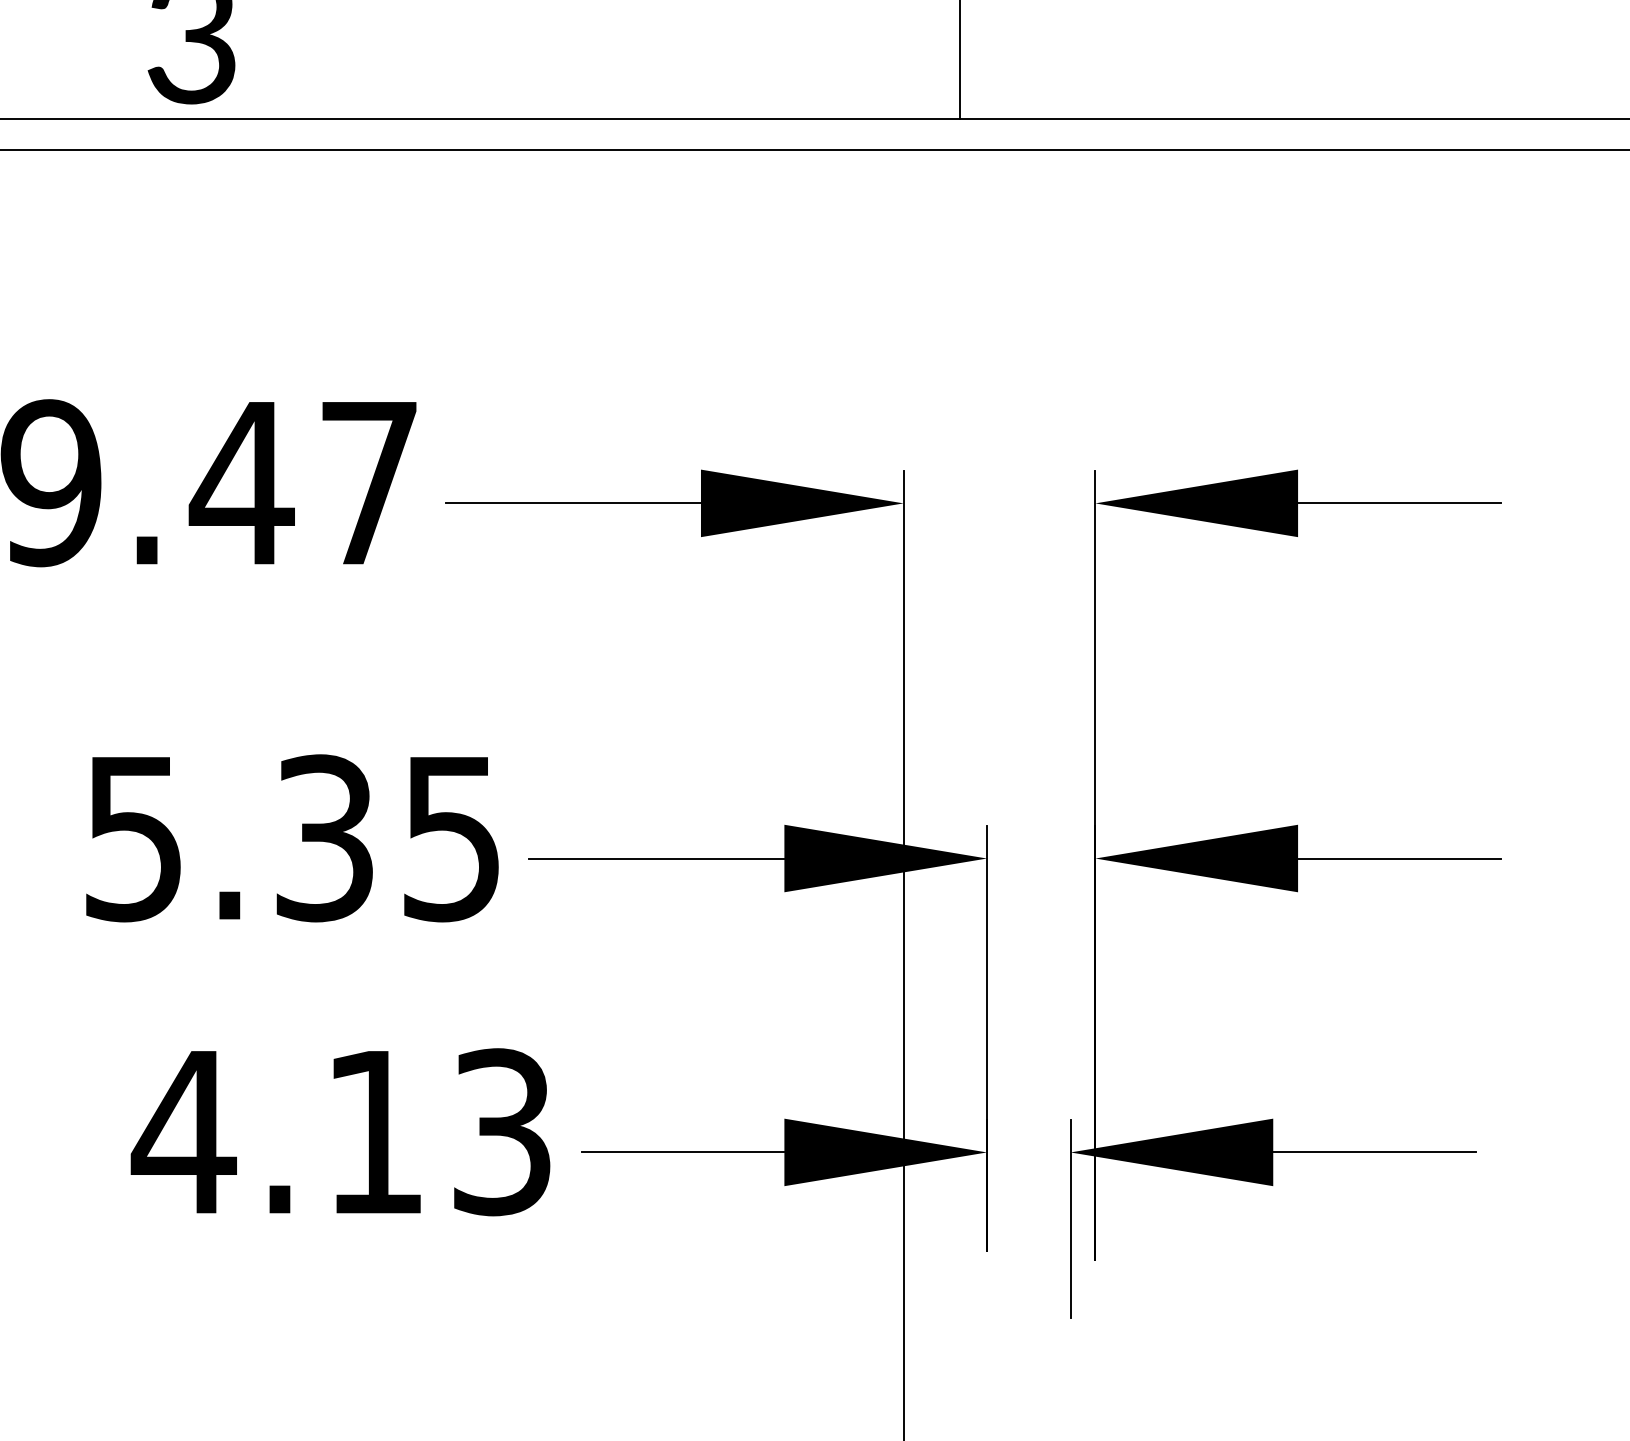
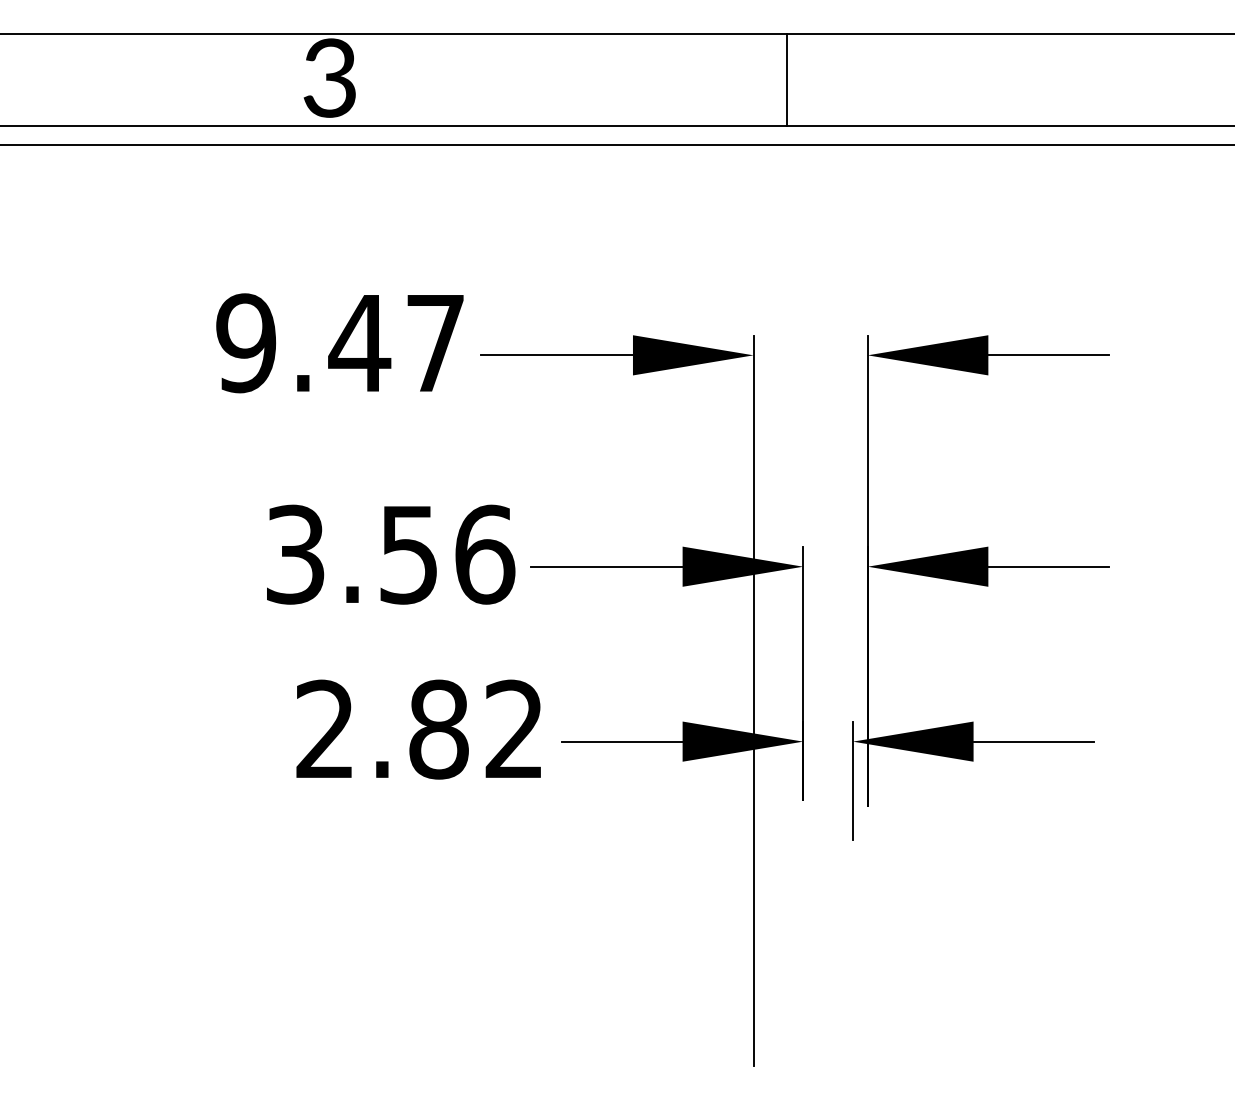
text: (295, 838) -> (391, 554), 5.35 -> 3.56
text: (340, 1132) -> (418, 729), 4.13 -> 2.82

